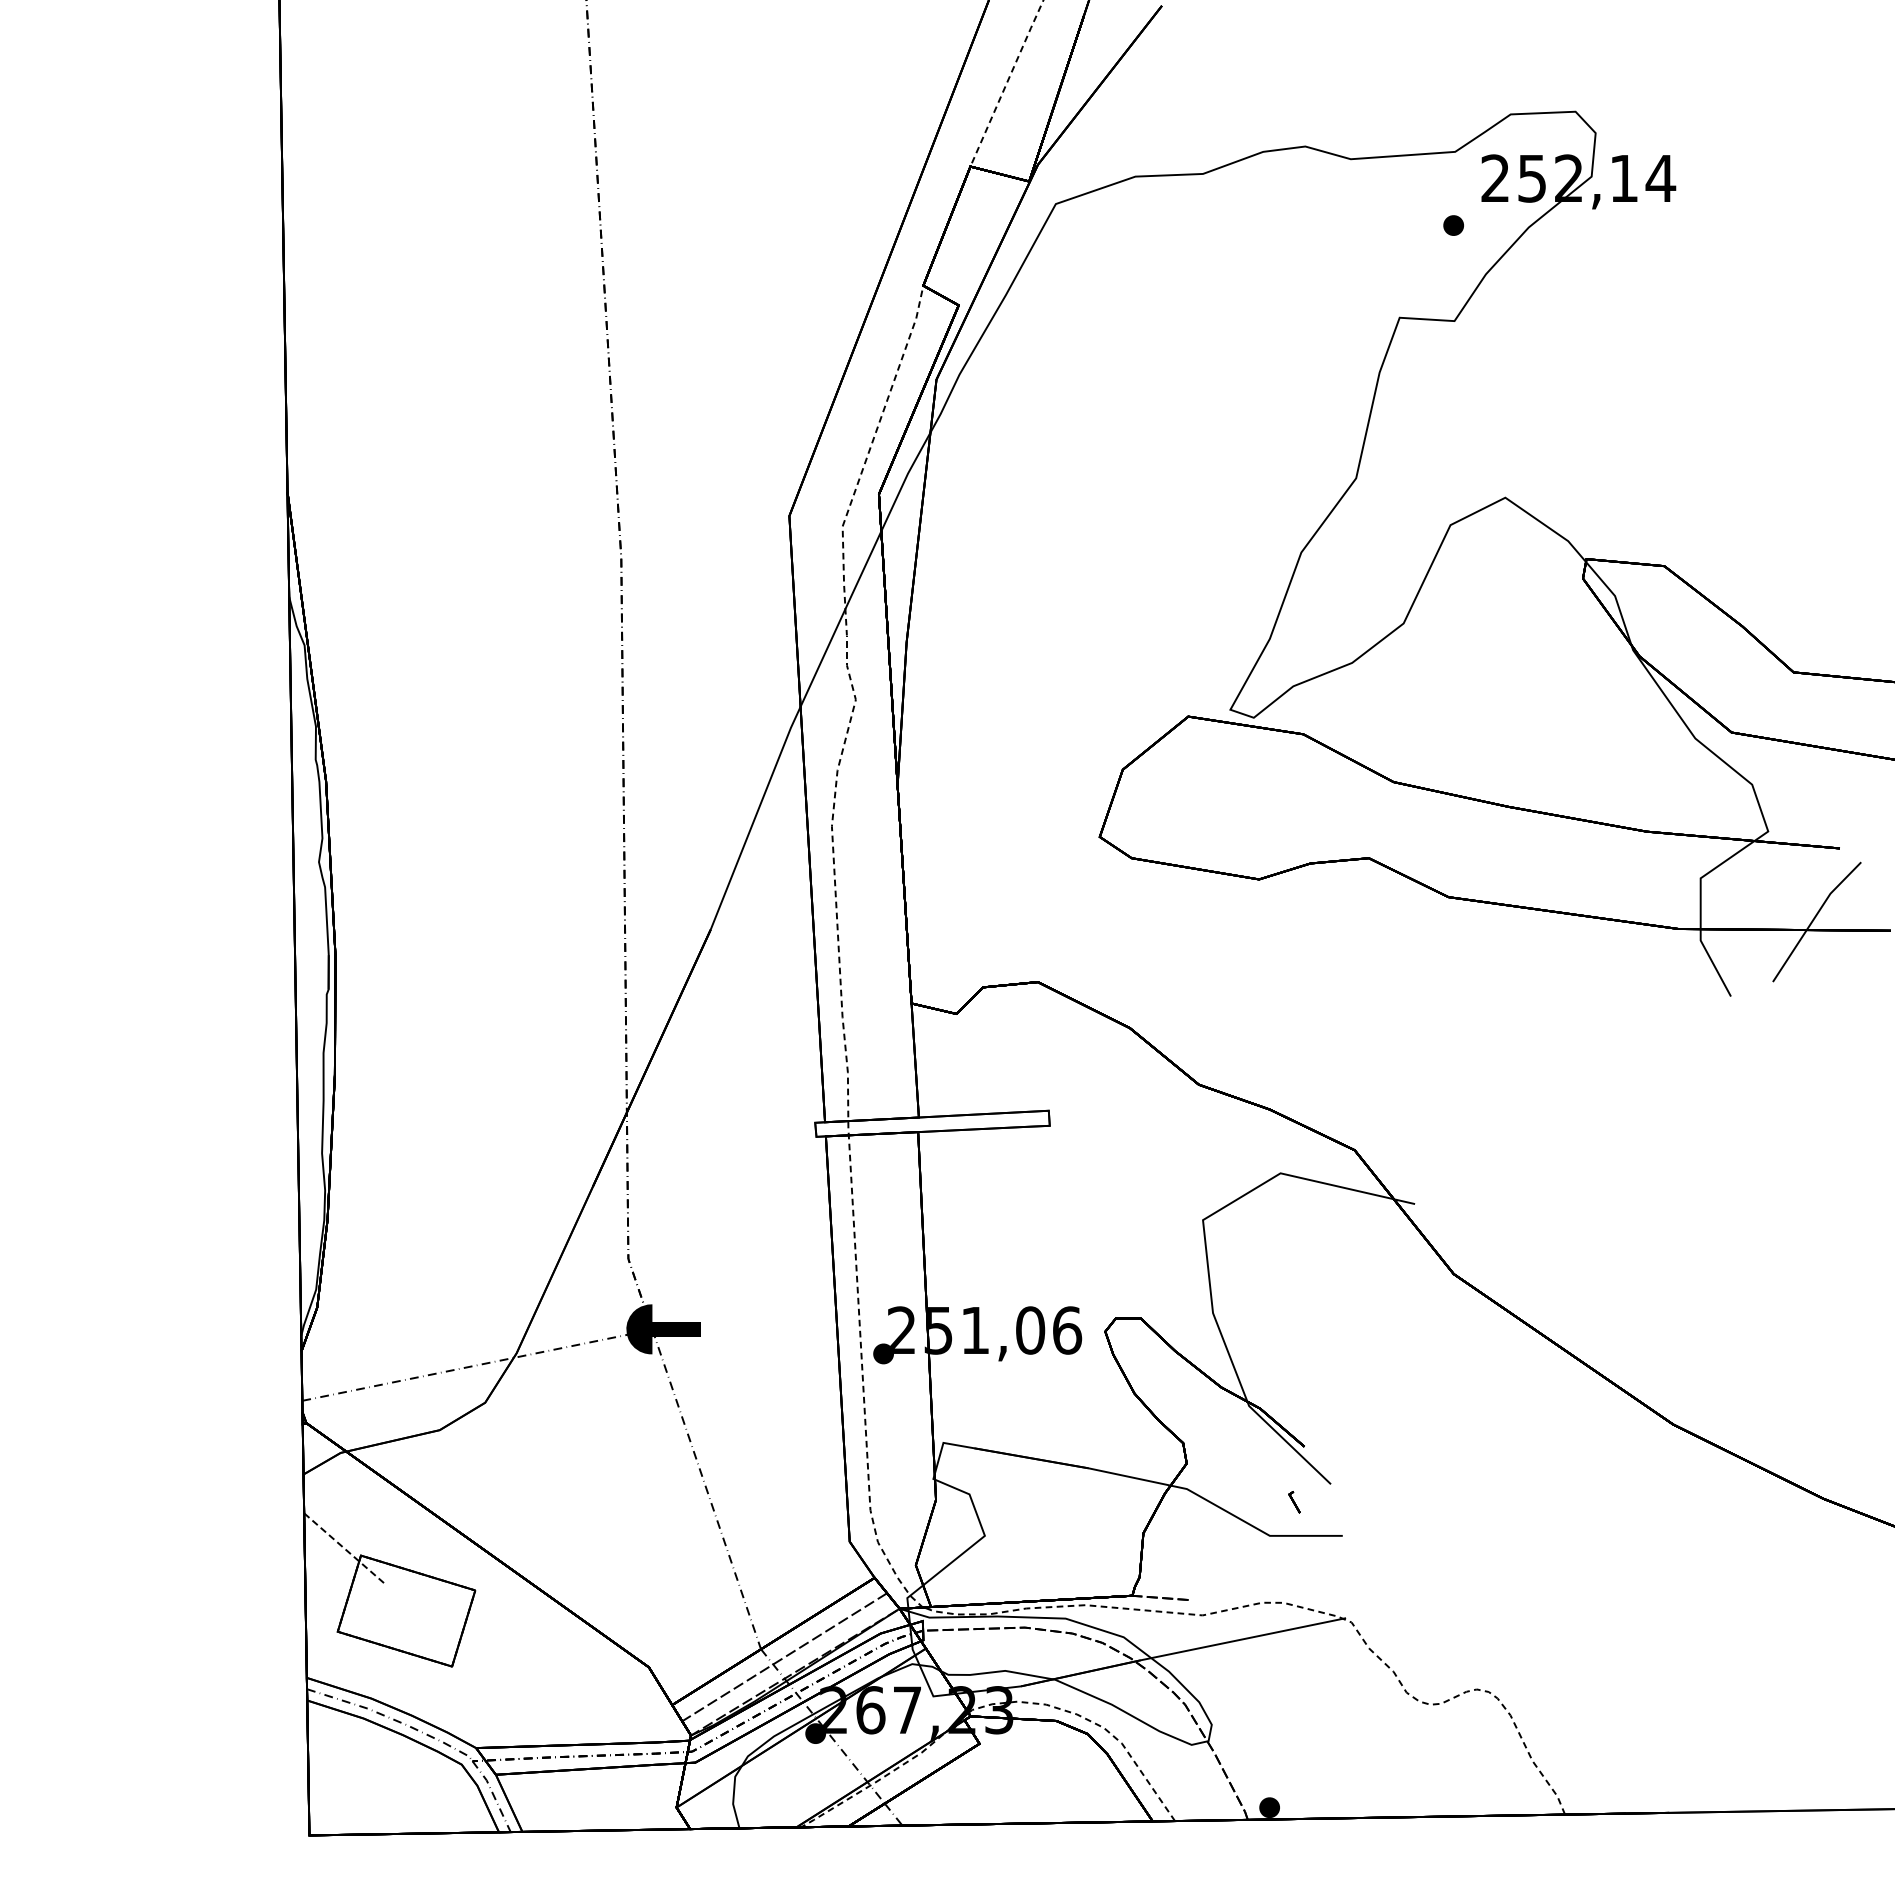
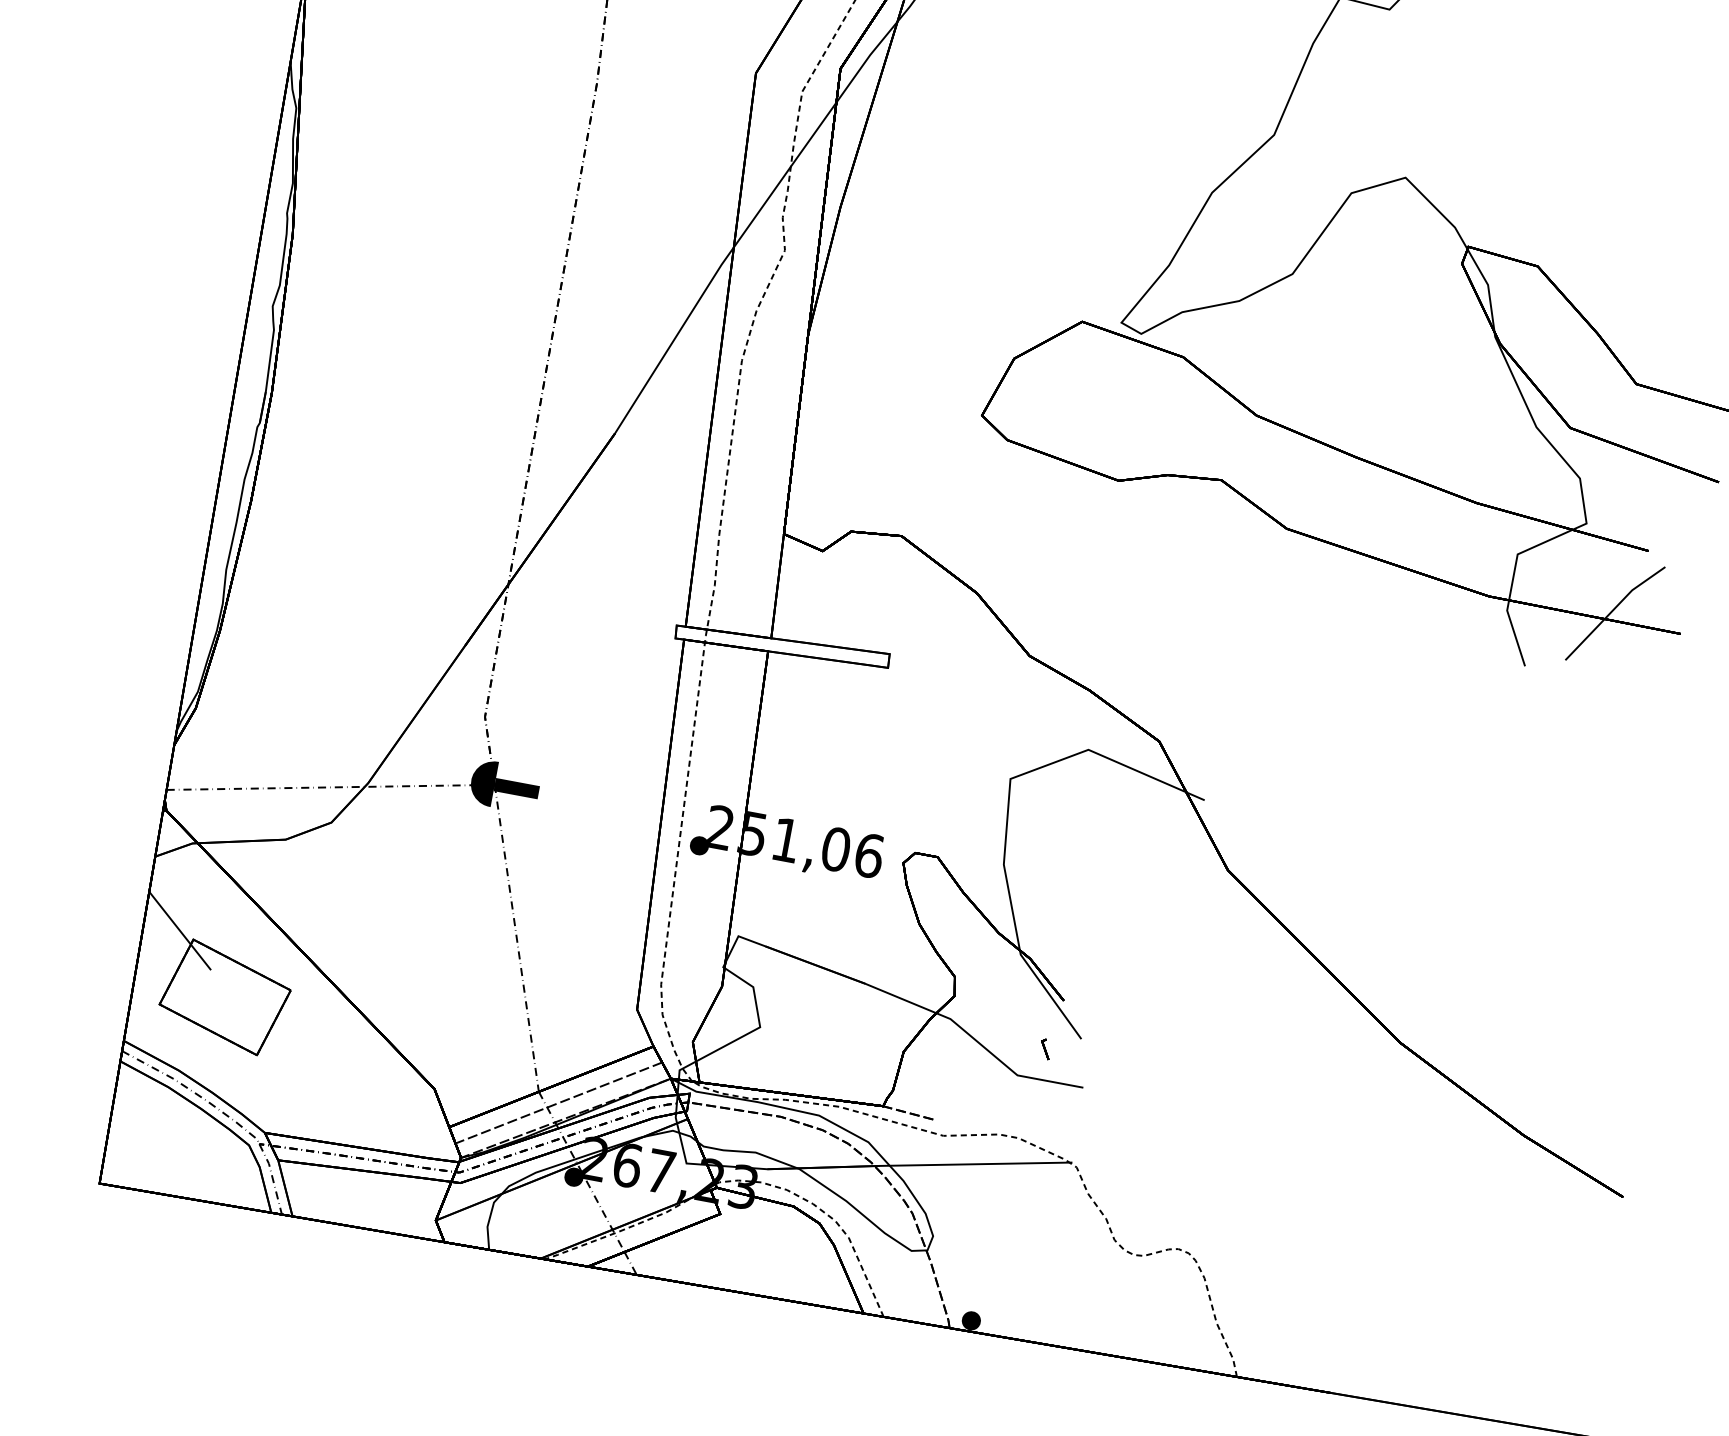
line: (345, 1549) -> (180, 931), dashed -> solid

